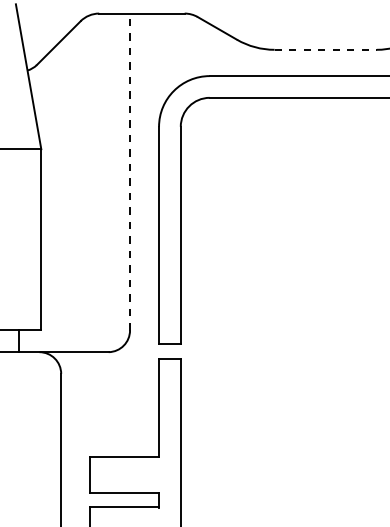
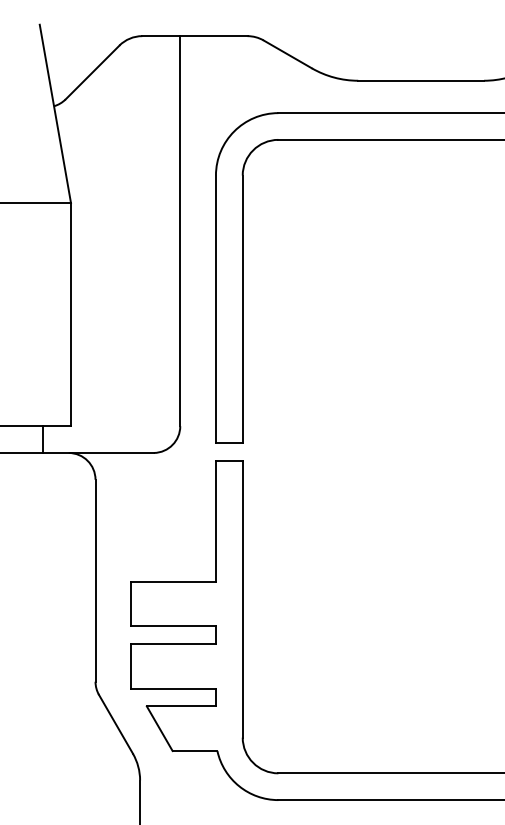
line: (325, 49) -> (421, 80), dashed -> solid
line: (130, 171) -> (180, 230), dashed -> solid

